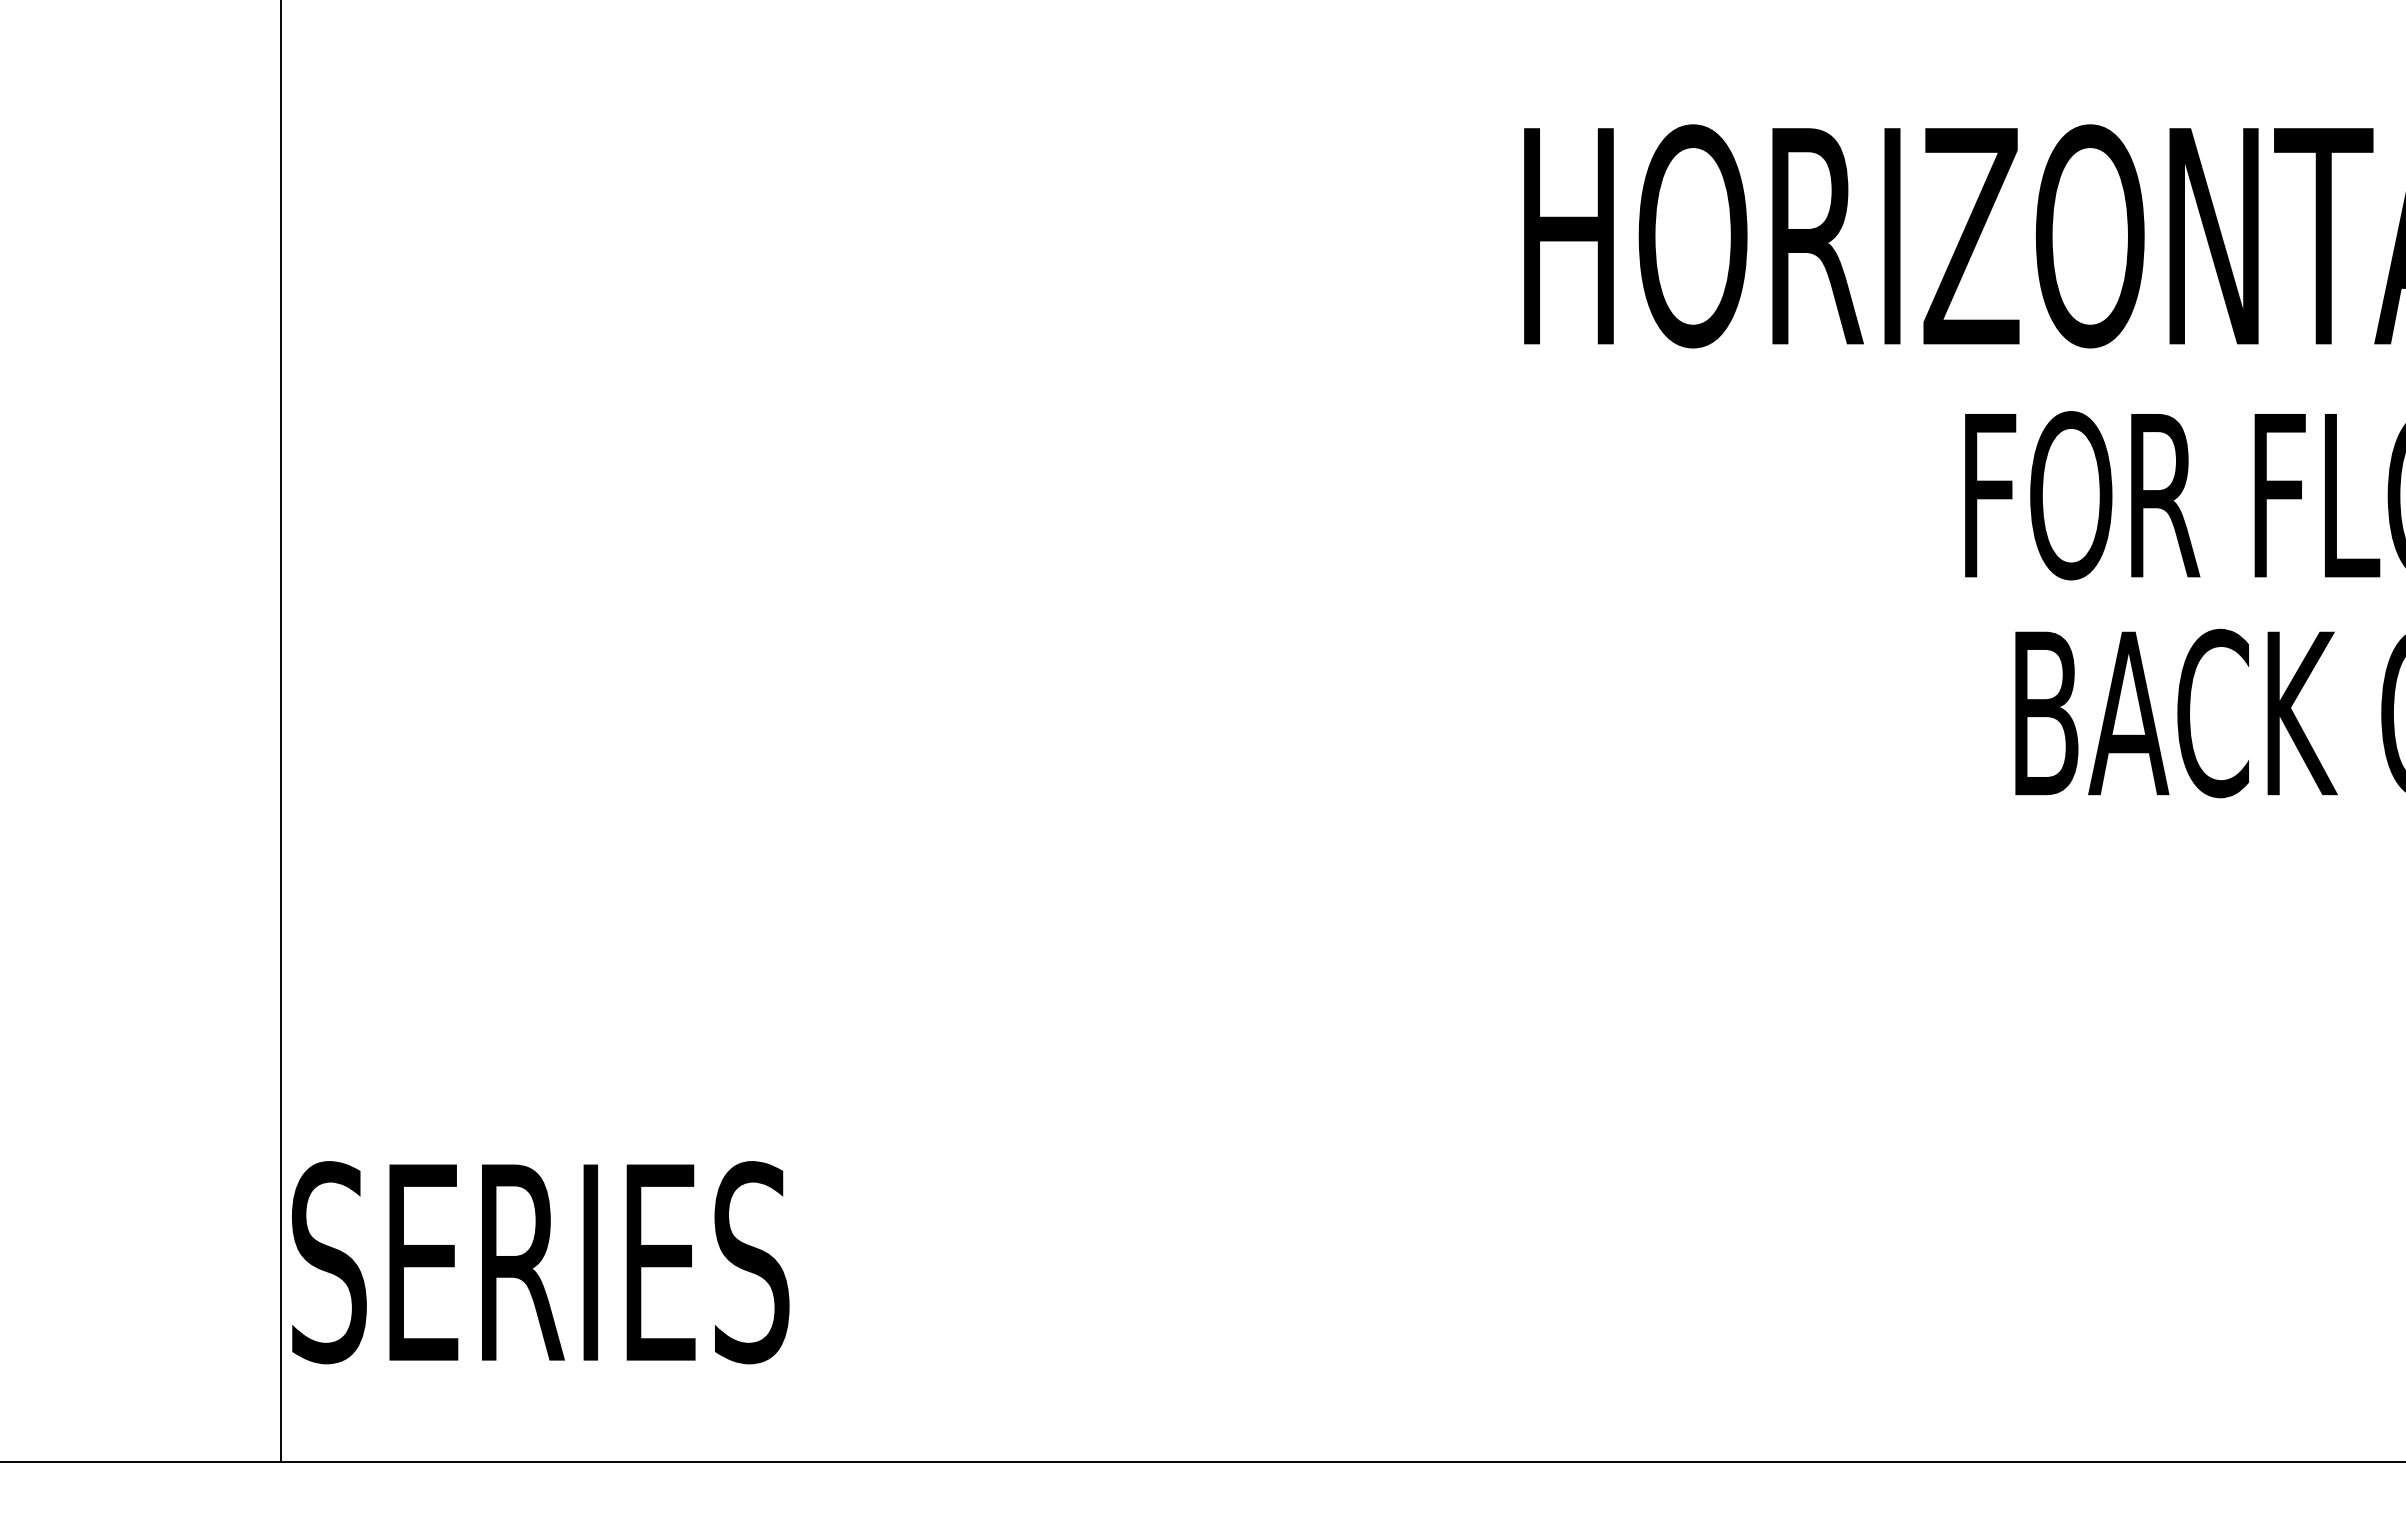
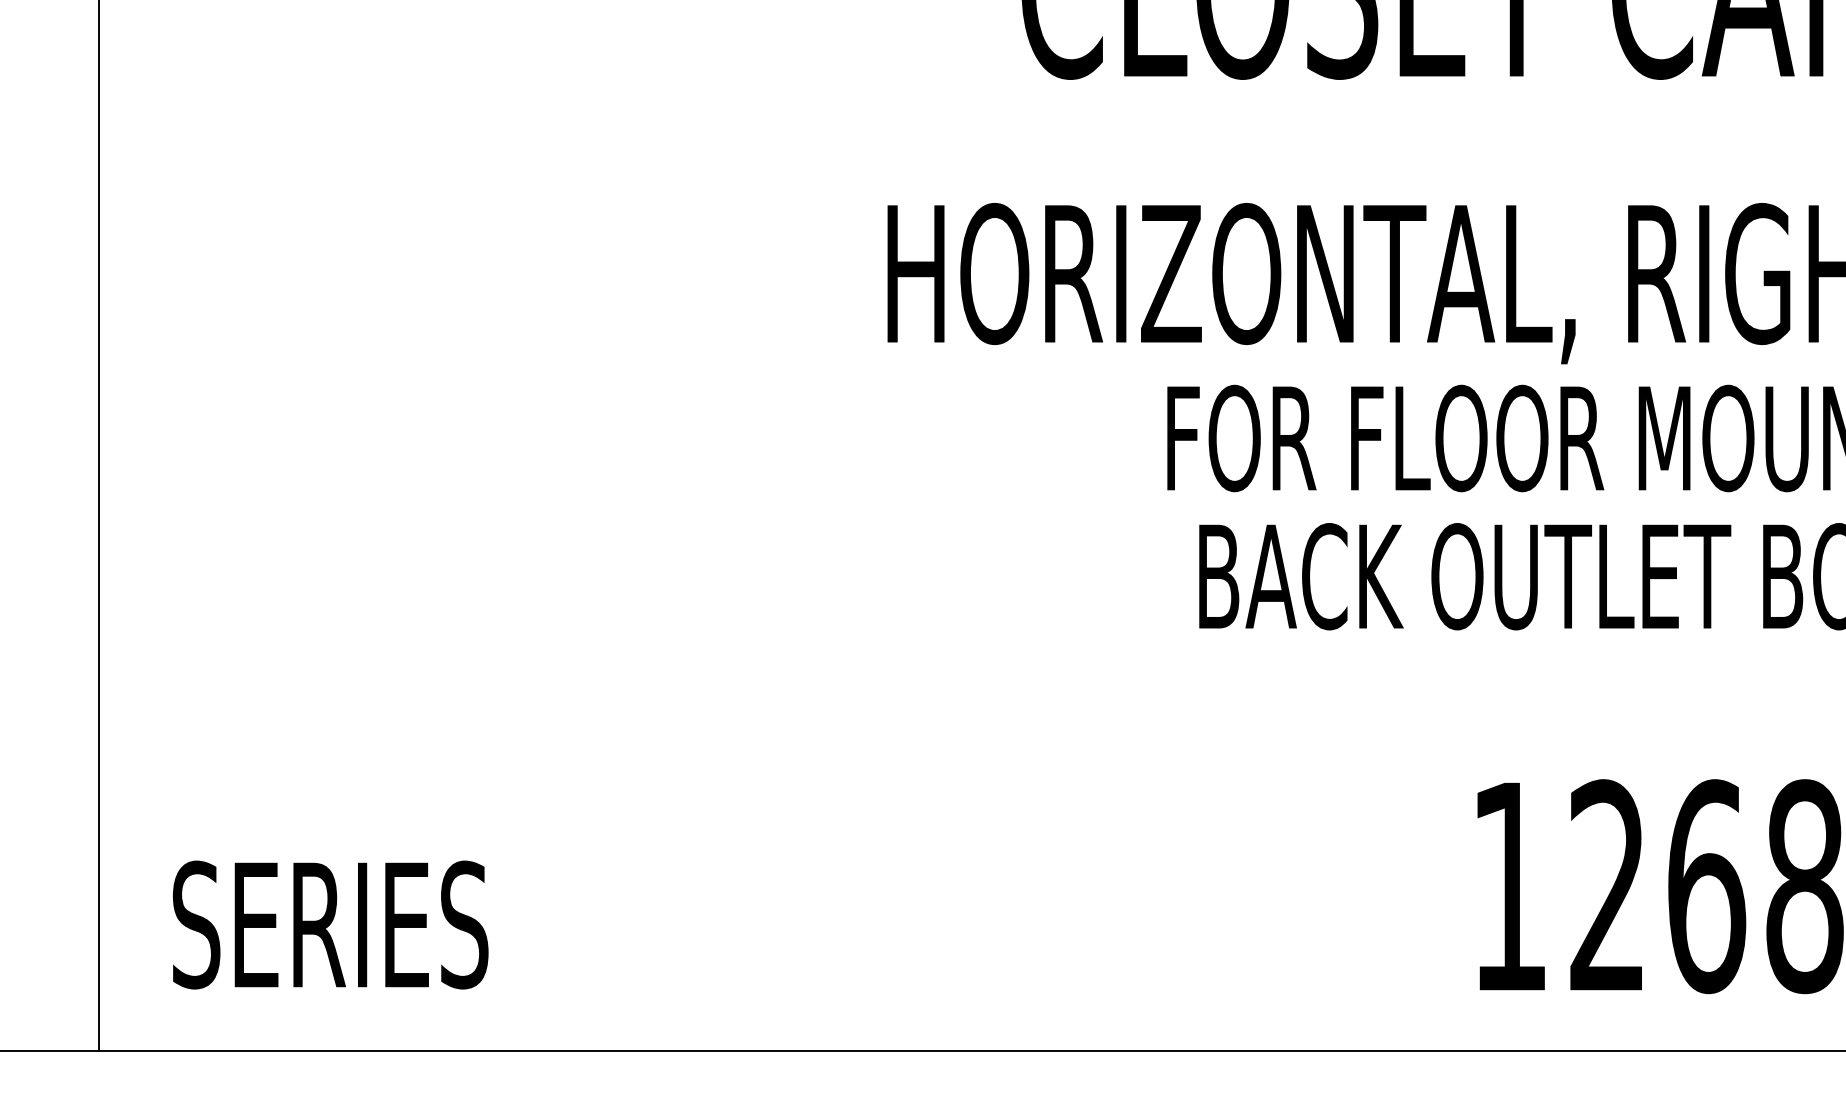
text: (540, 1261) -> (330, 924), moved

